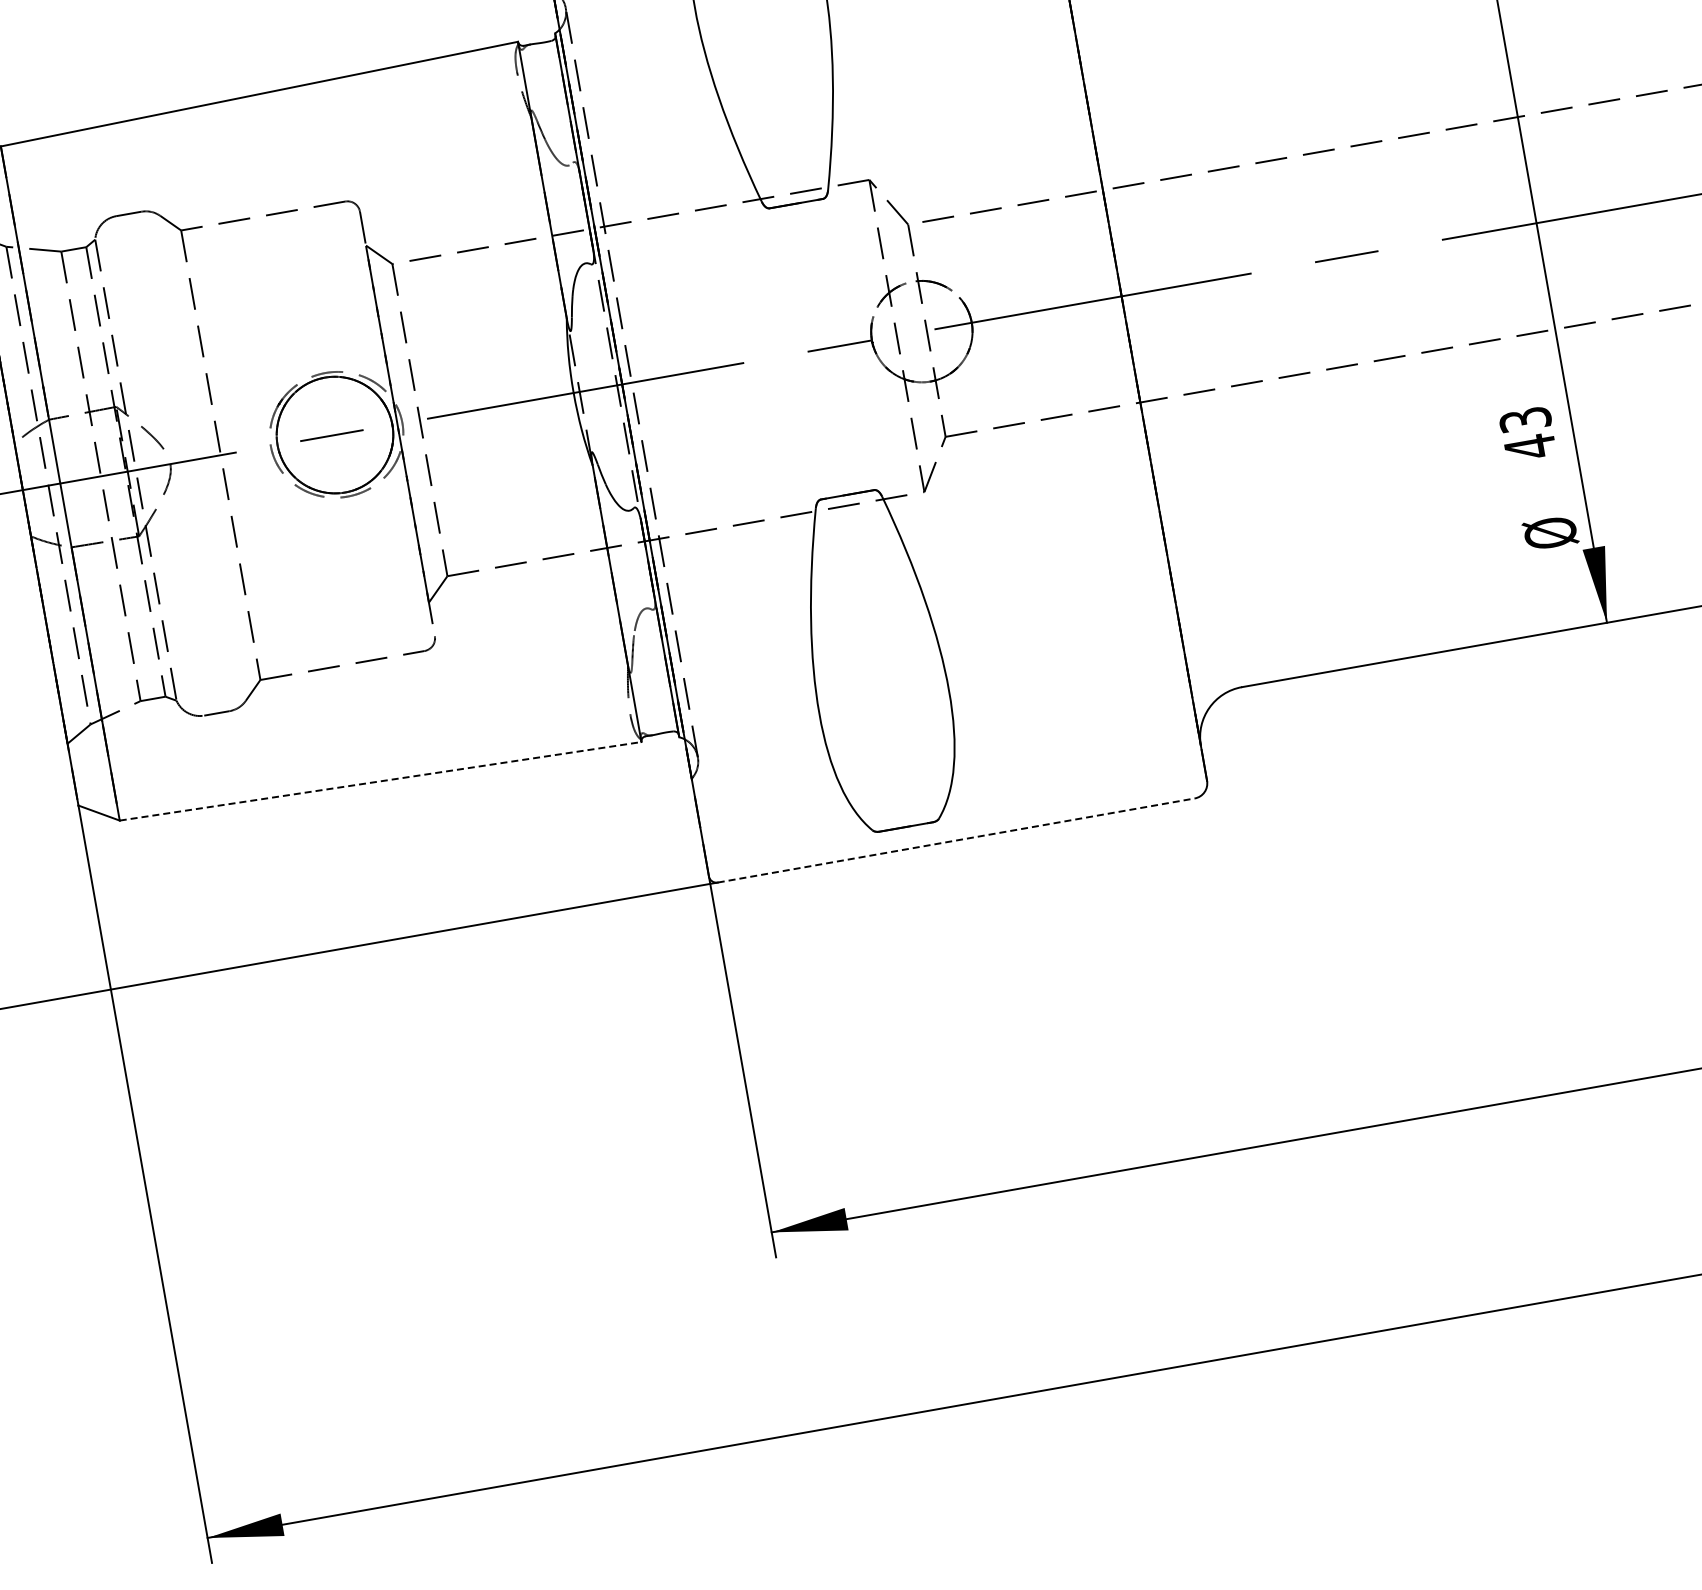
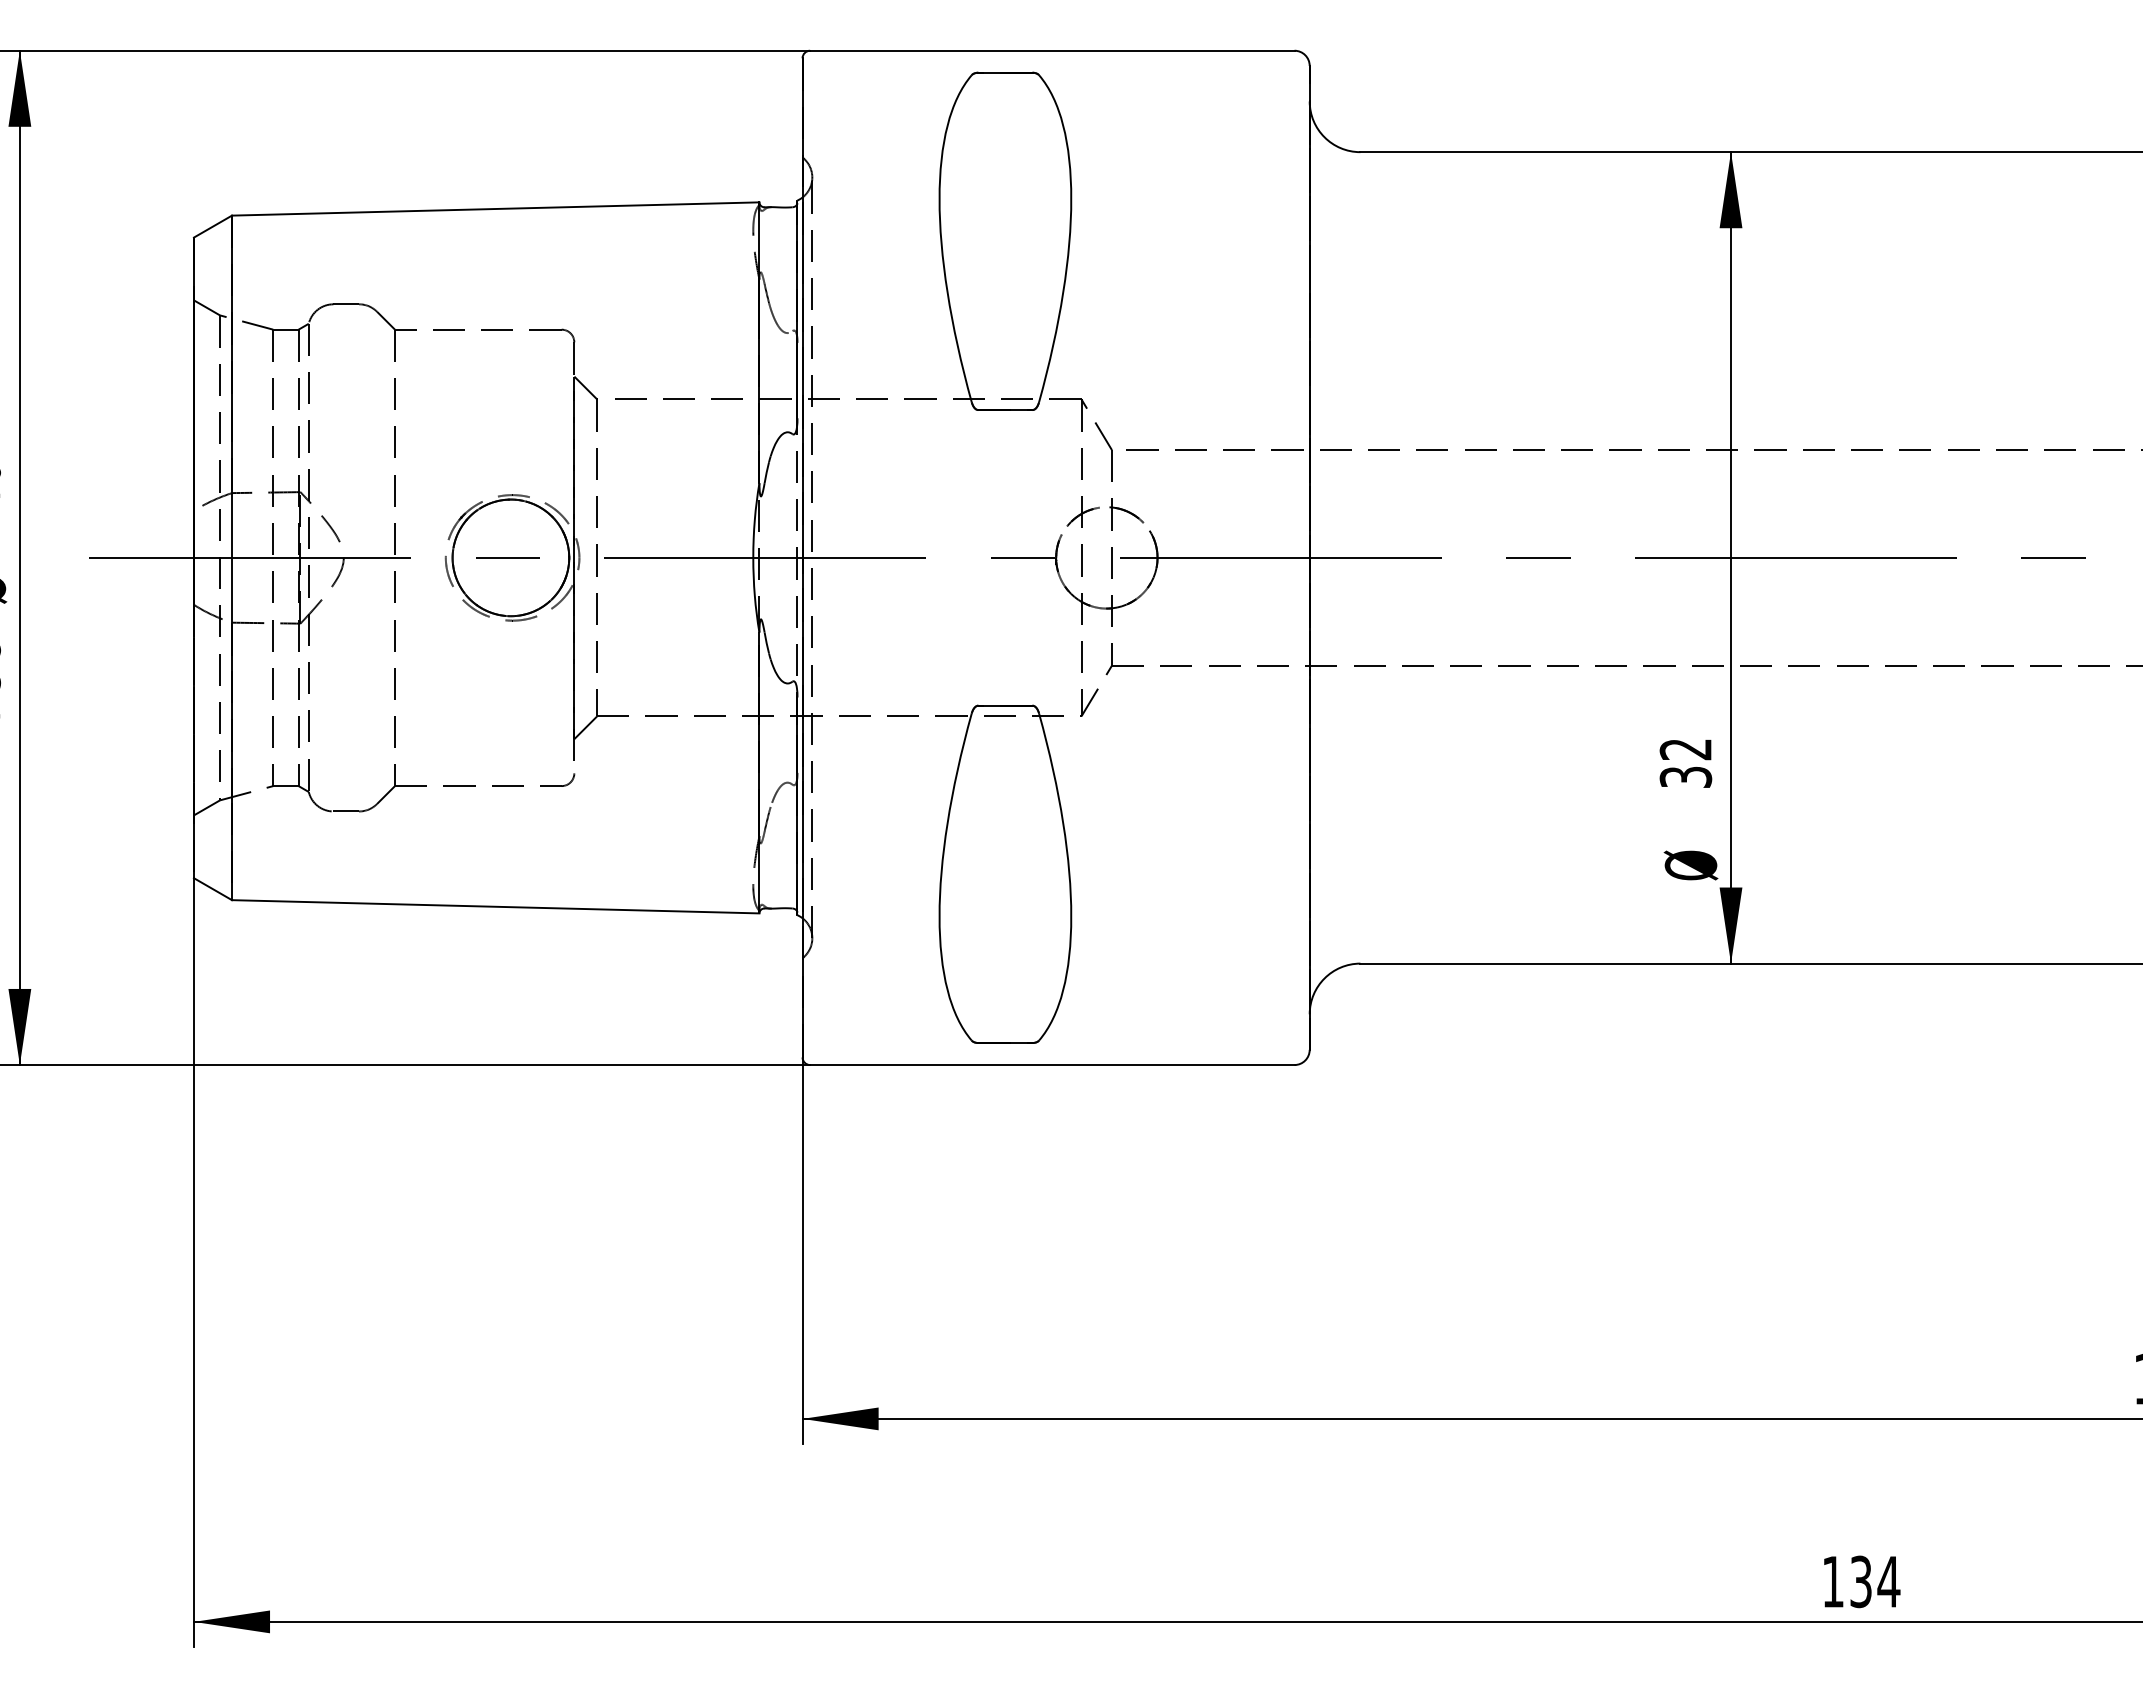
text: (1527, 434) -> (1685, 764), 43 -> 32
line: (380, 781) -> (495, 906), dashed -> solid
line: (956, 840) -> (1052, 1065), dashed -> solid

